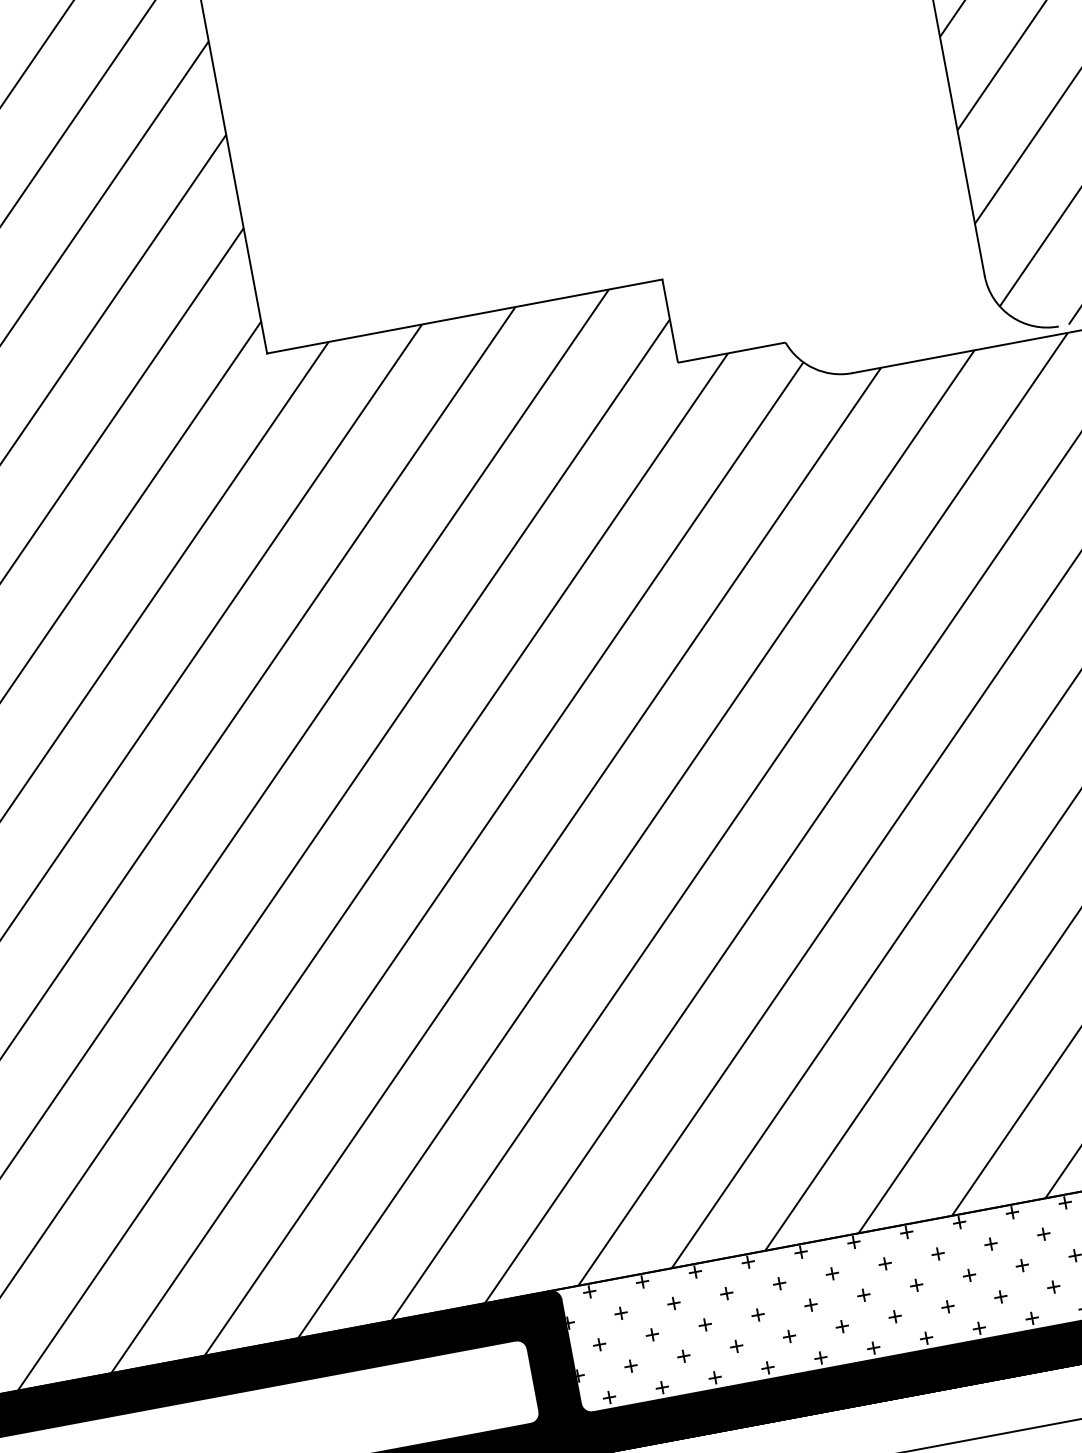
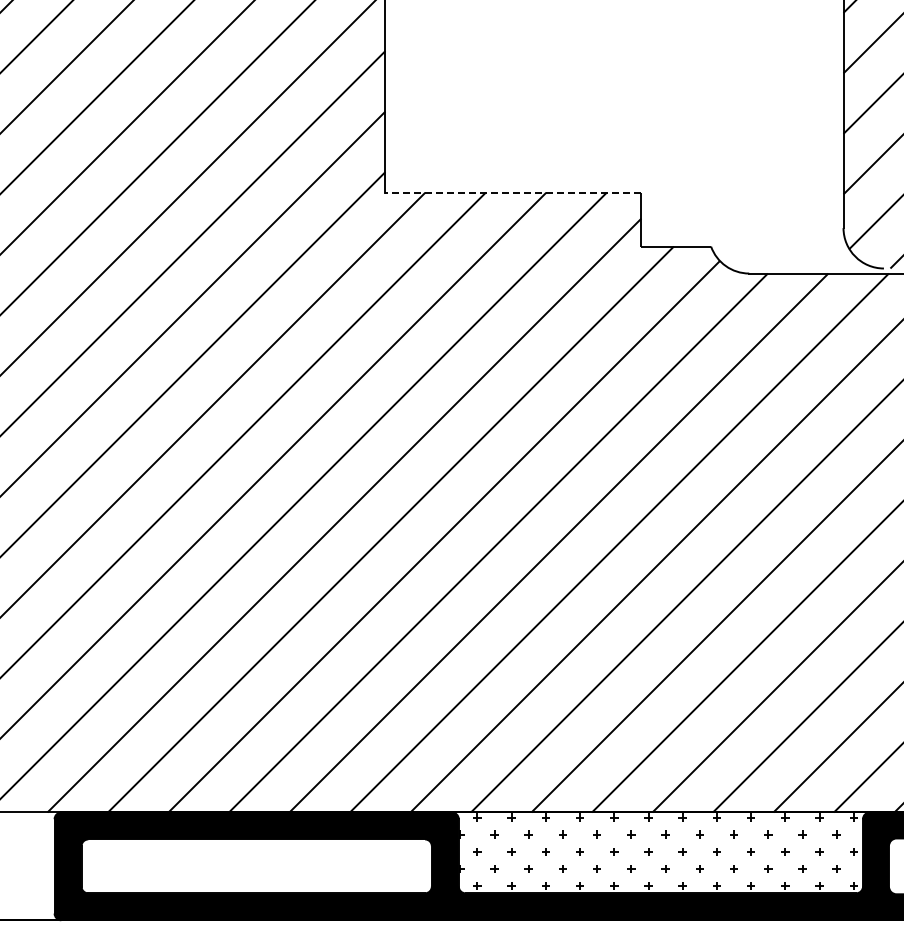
line: (464, 316) -> (513, 192), solid -> dashed

